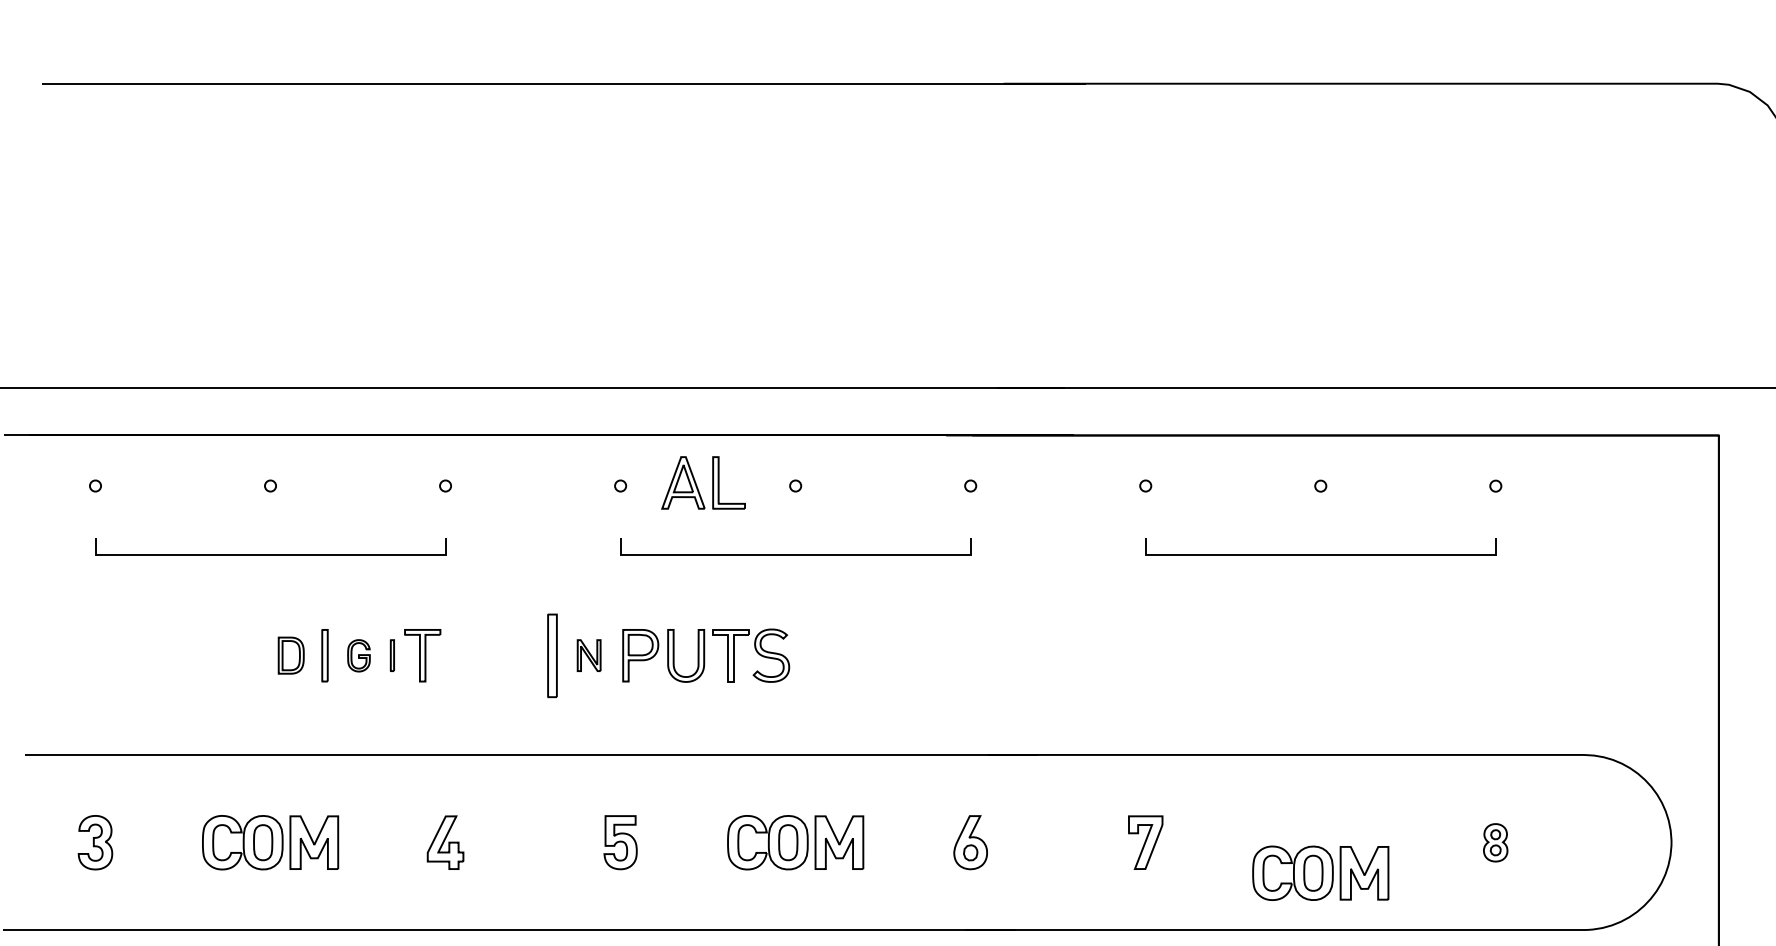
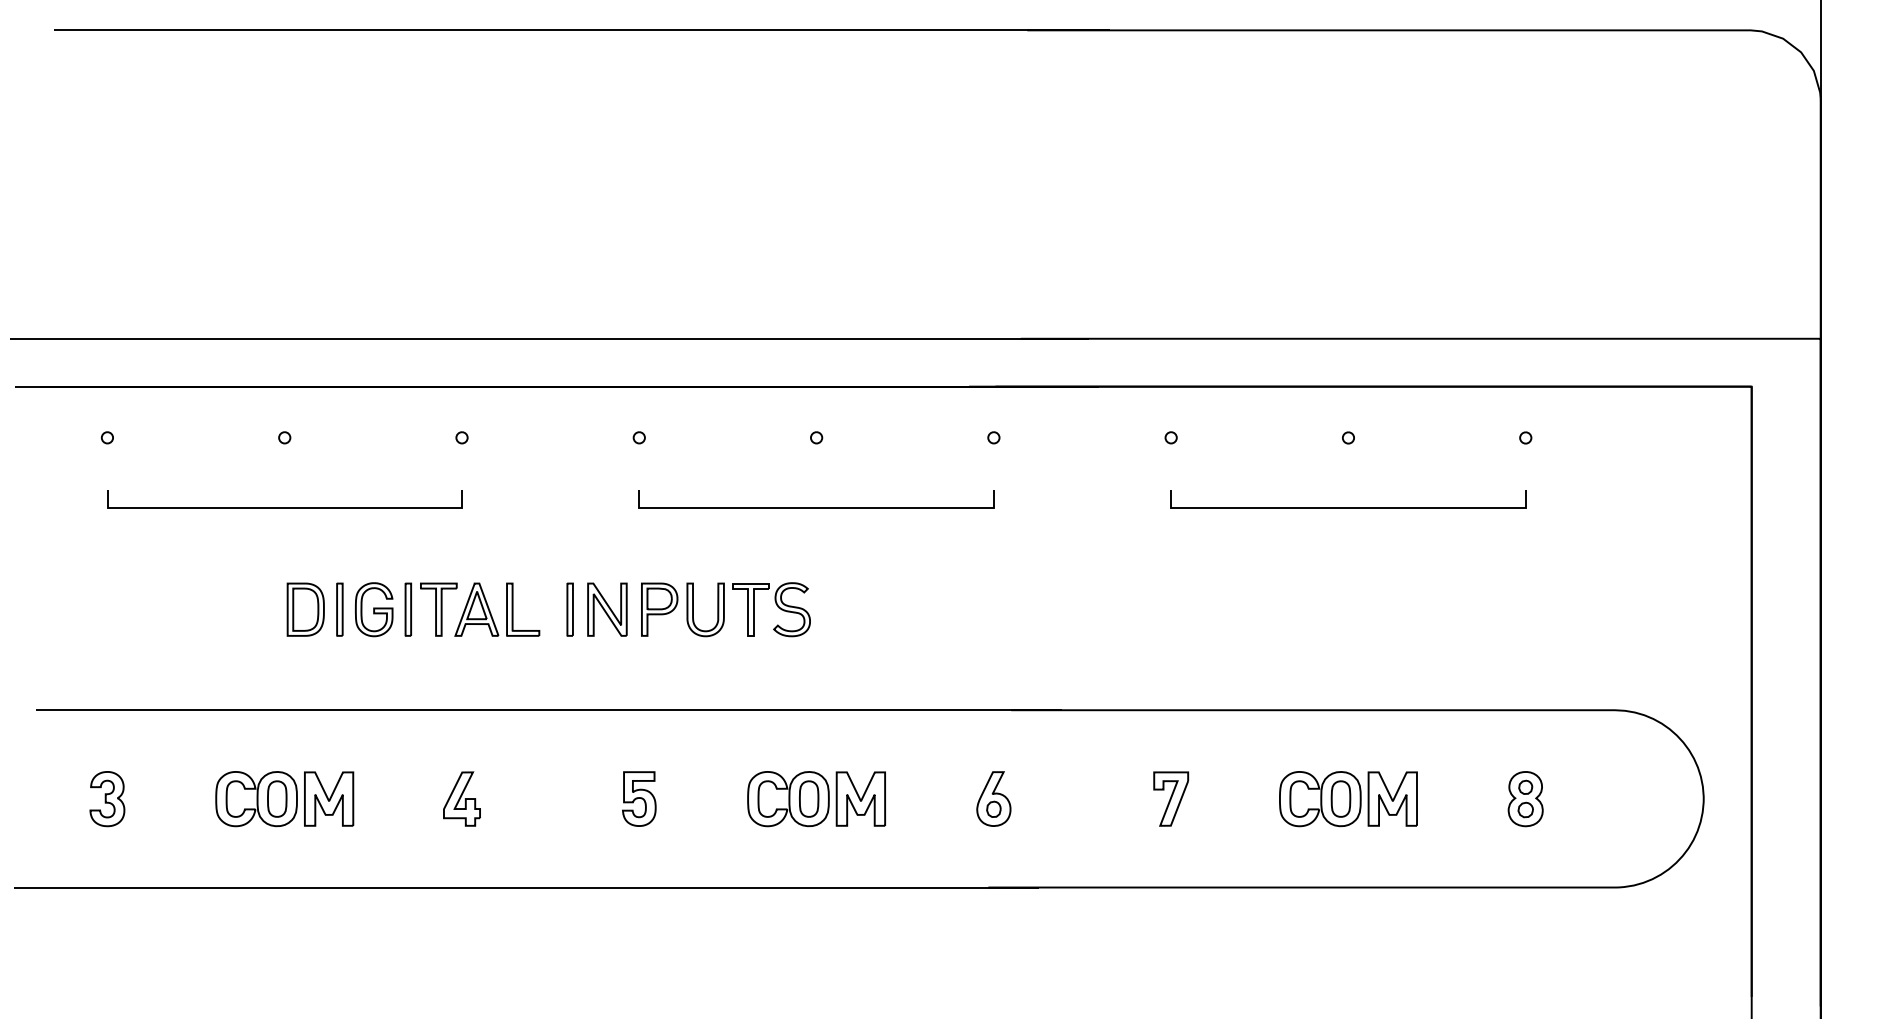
part: (696, 483) -> (490, 610), moved
part: (291, 655) -> (305, 609), size x1.43
part: (359, 655) -> (374, 609), size x1.67
part: (391, 655) -> (407, 609), size x1.67
part: (551, 655) -> (569, 609), size x0.62
part: (589, 655) -> (607, 609), size x1.67
part: (1495, 843) -> (1525, 799), size x1.43
part: (1320, 873) -> (1348, 799), moved

